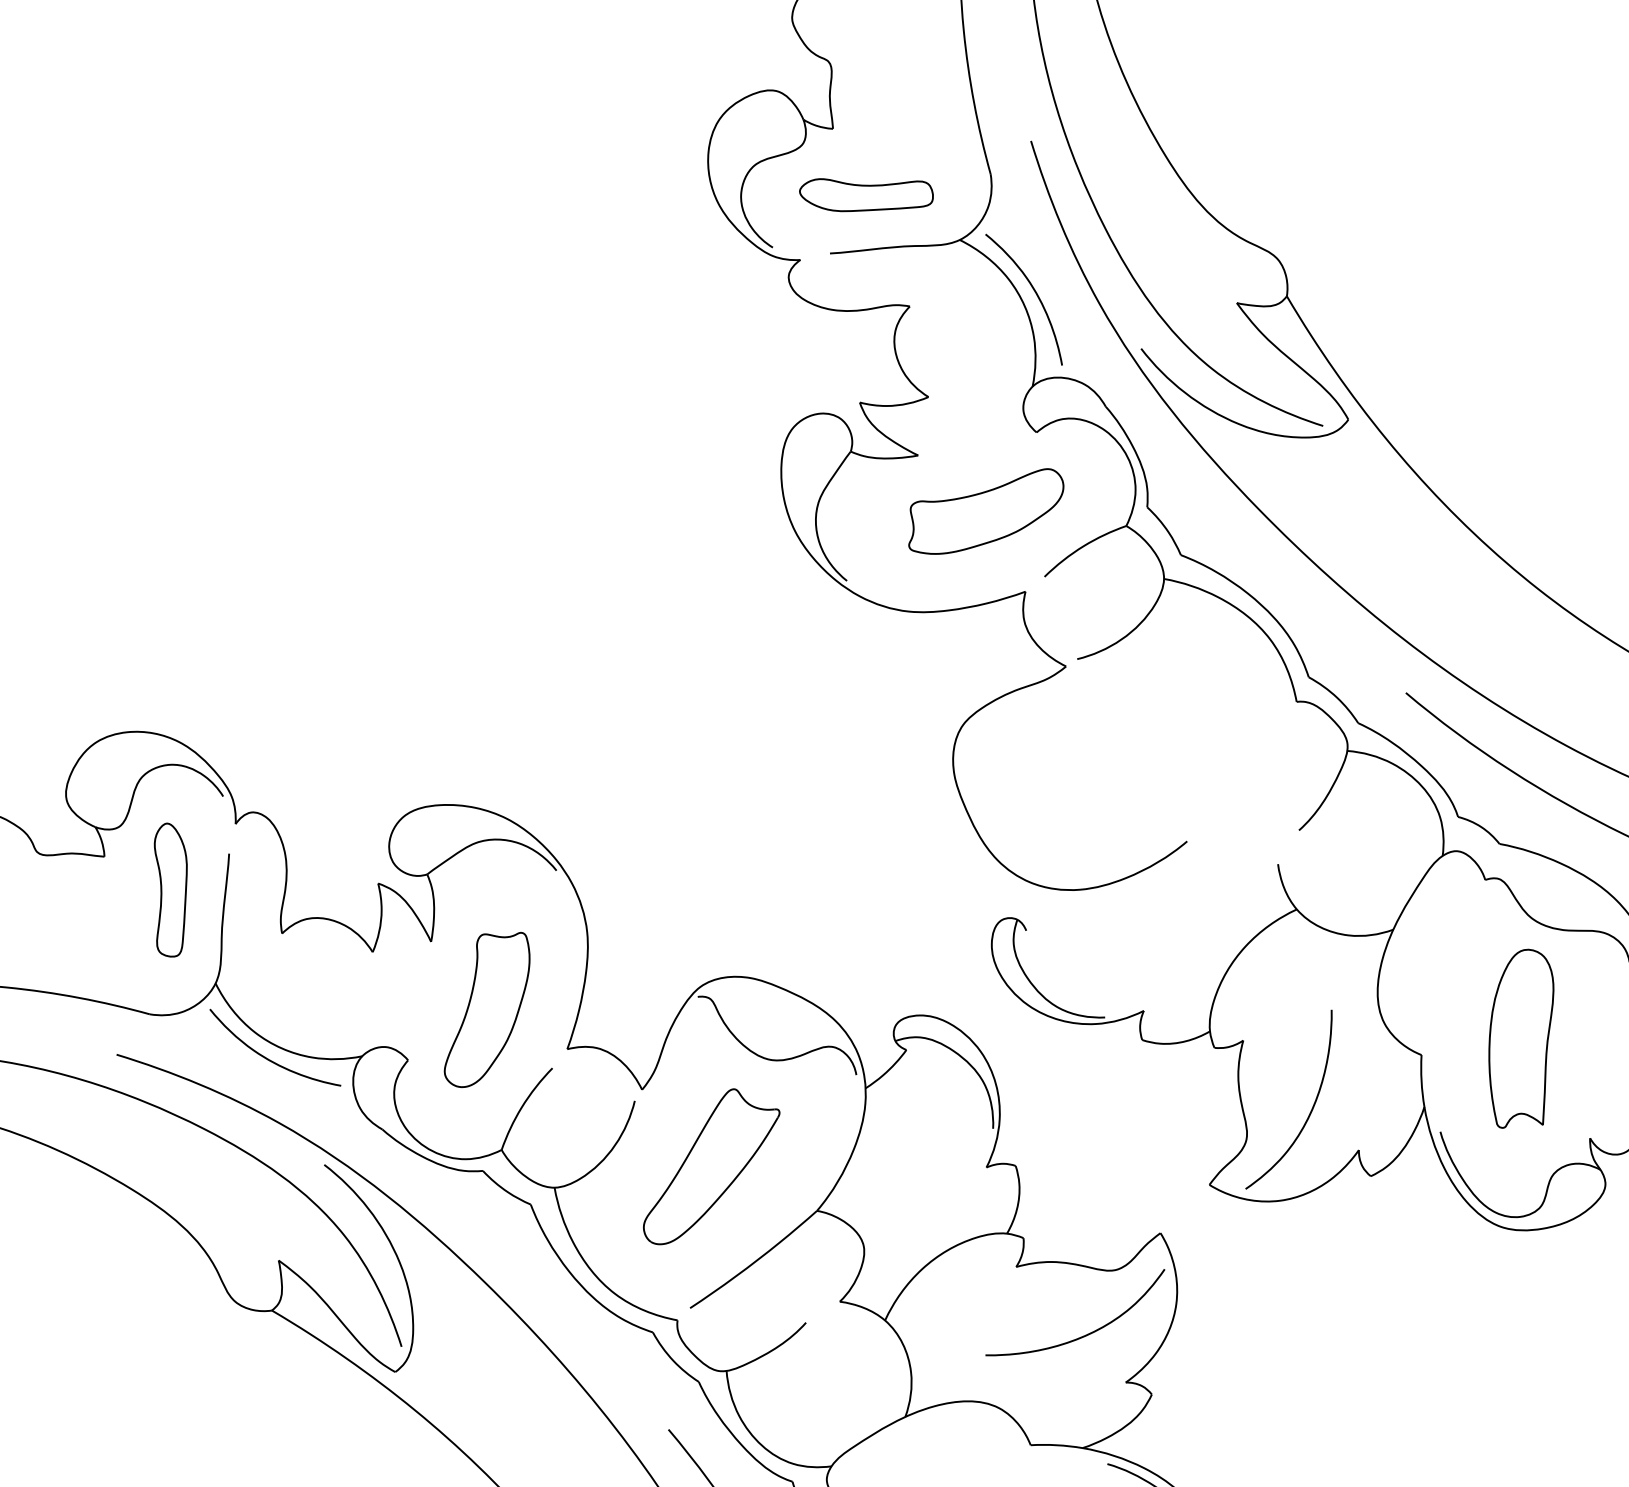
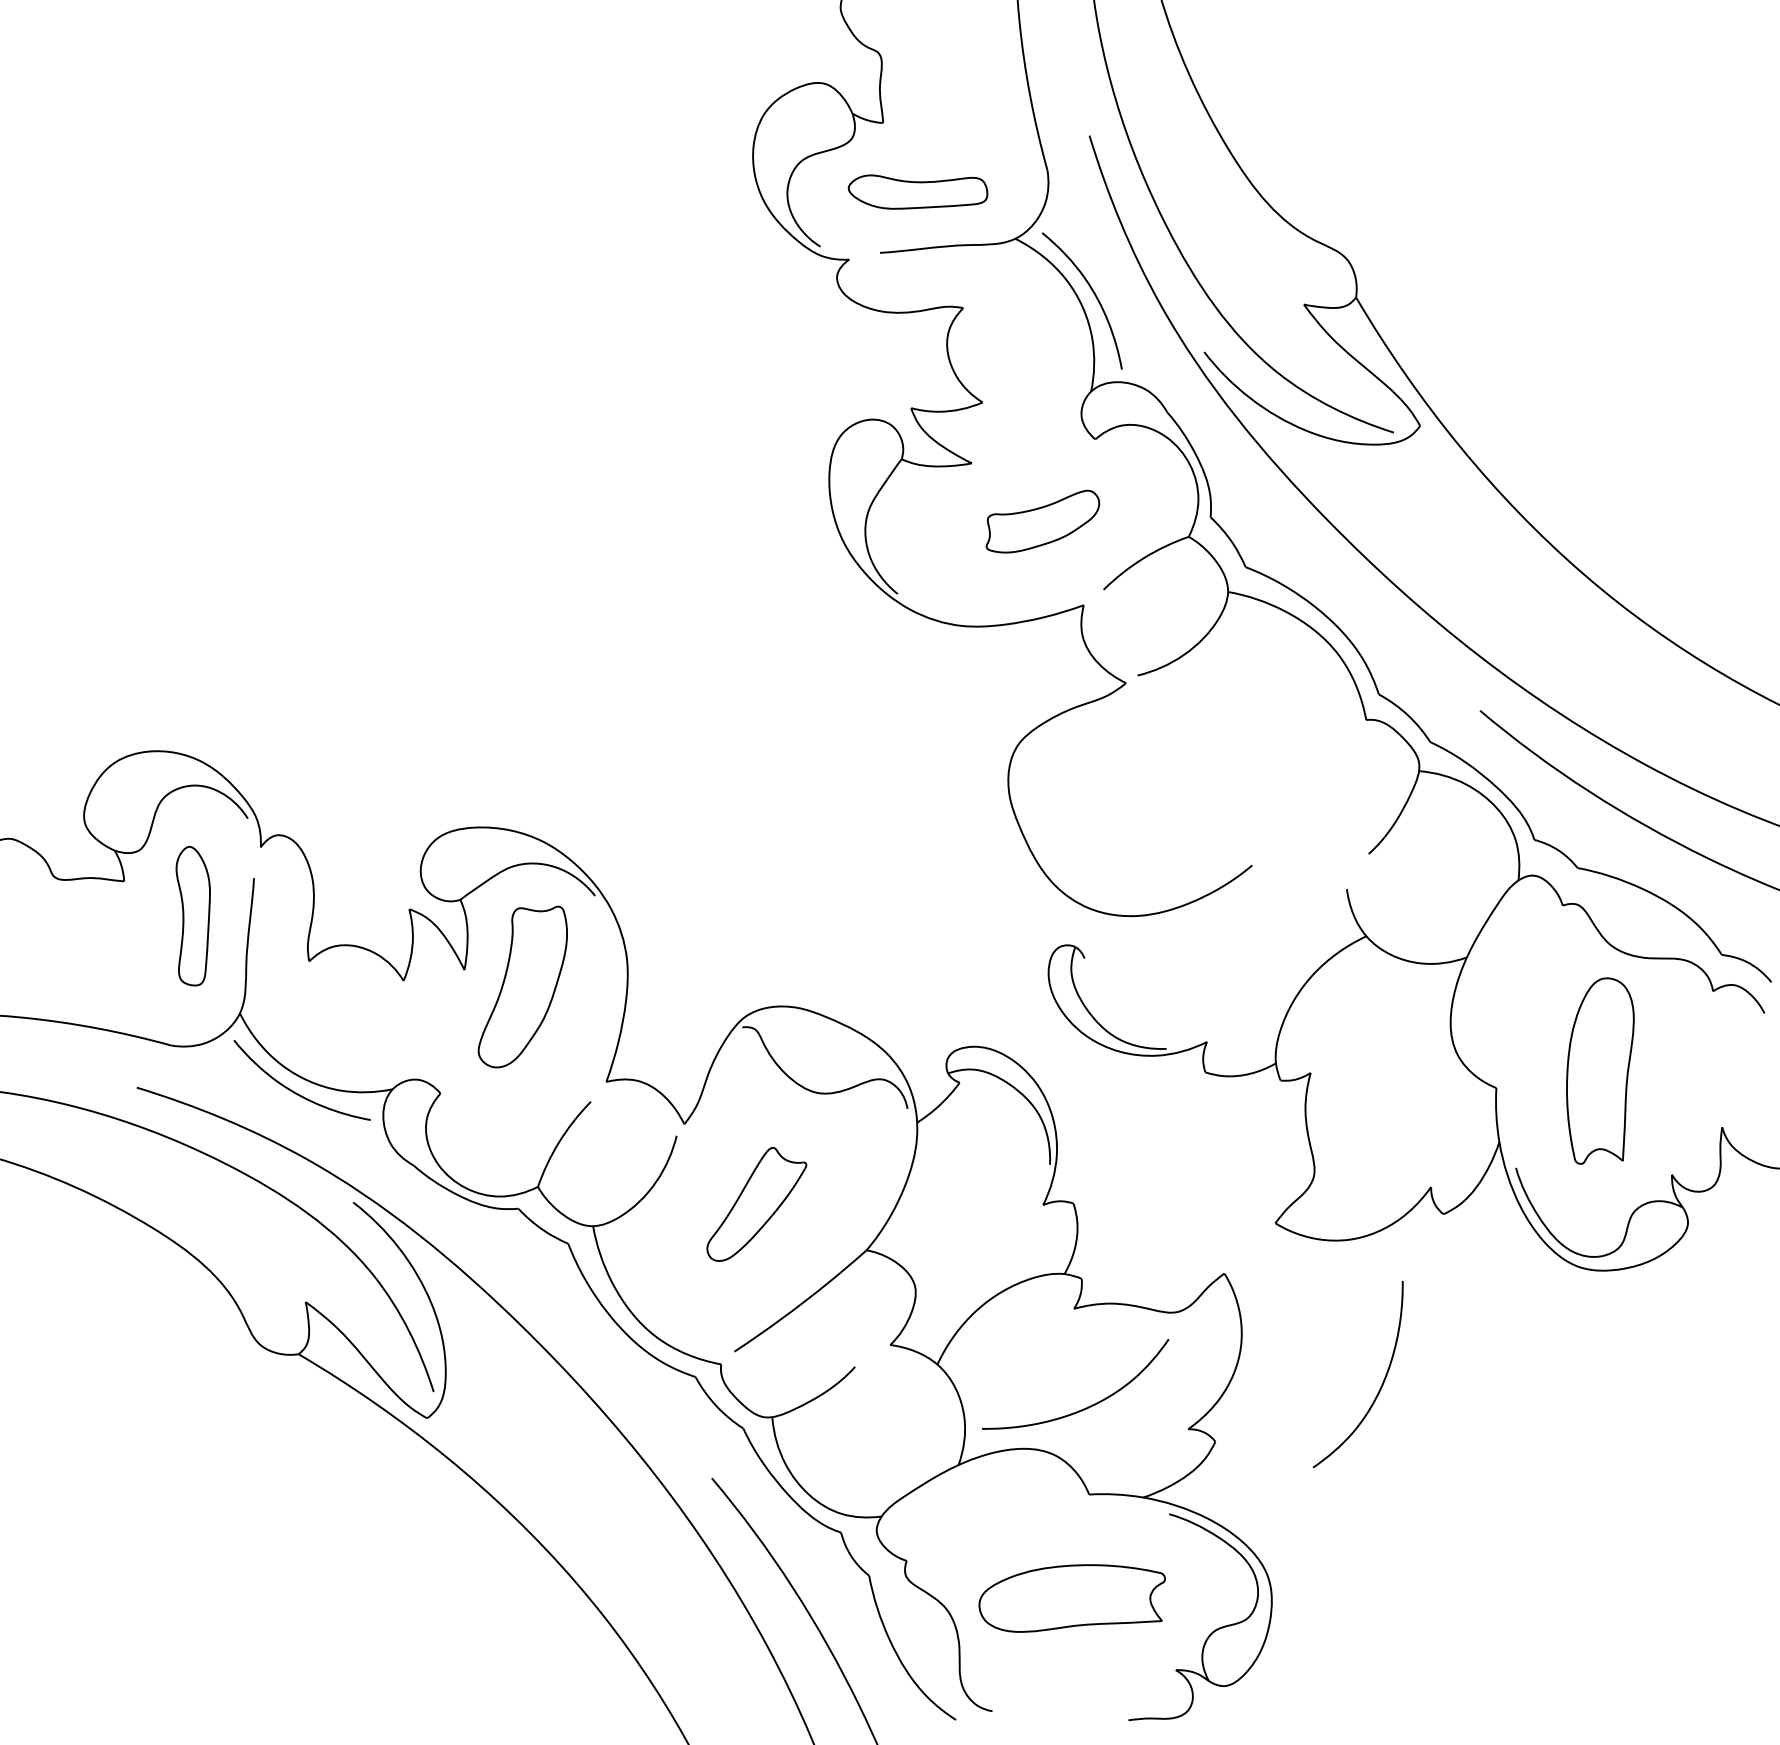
part: (985, 511) -> (1042, 521), size x0.7
part: (486, 1009) -> (522, 986), moved
curve: (1310, 1111) -> (1380, 1386), moved
part: (711, 1166) -> (756, 1204), size x0.7
curve: (1084, 1334) -> (1085, 1407), moved

